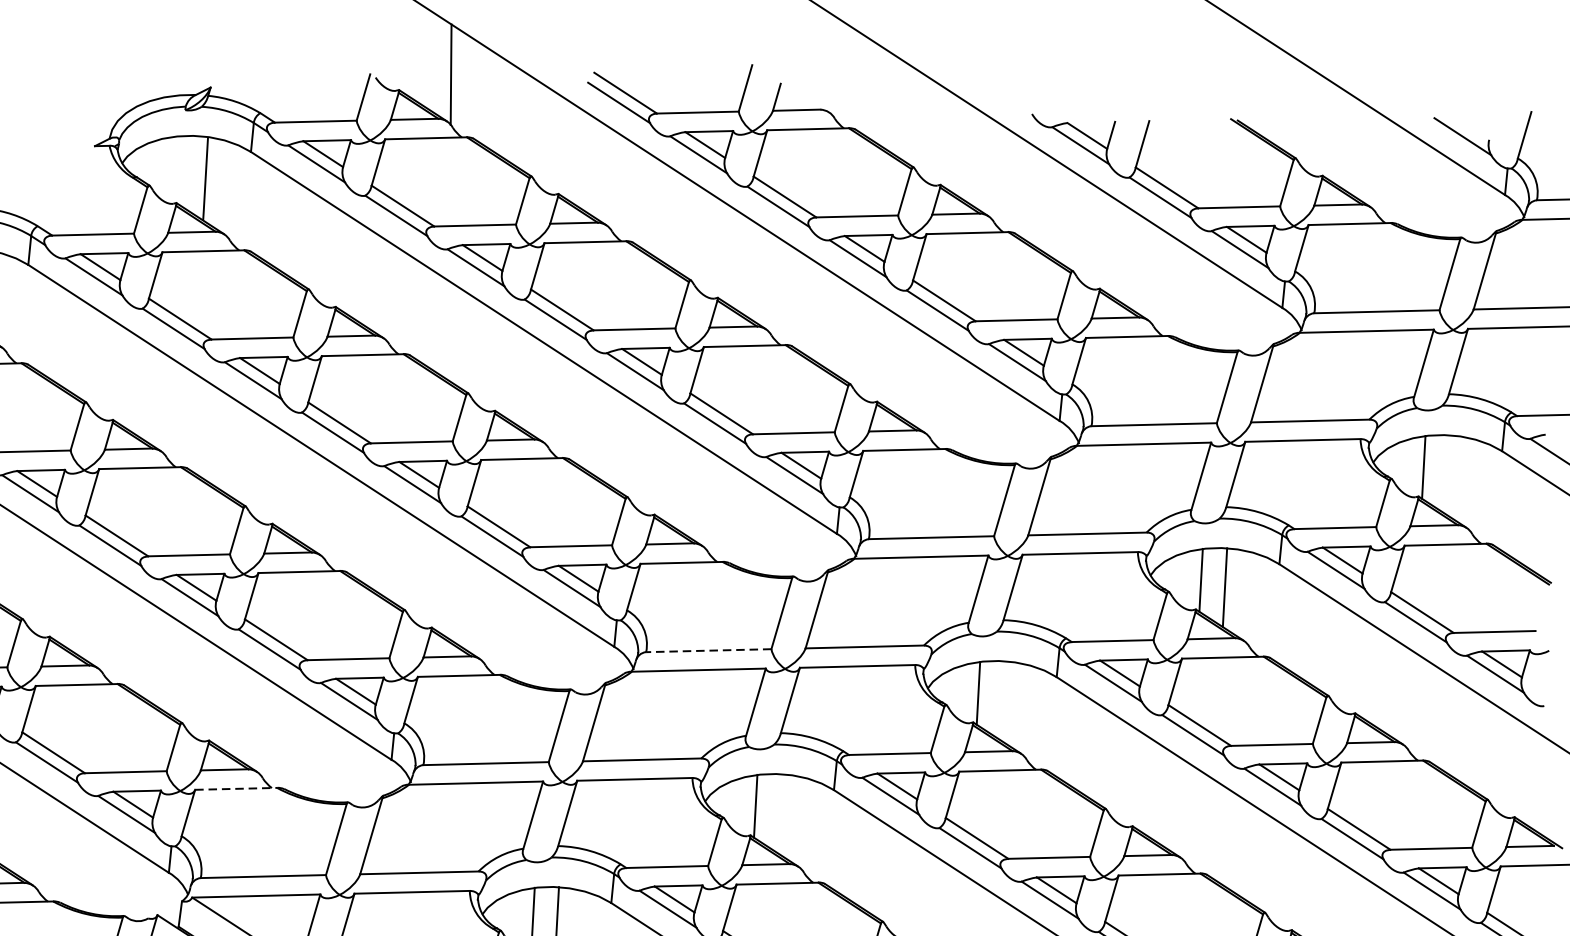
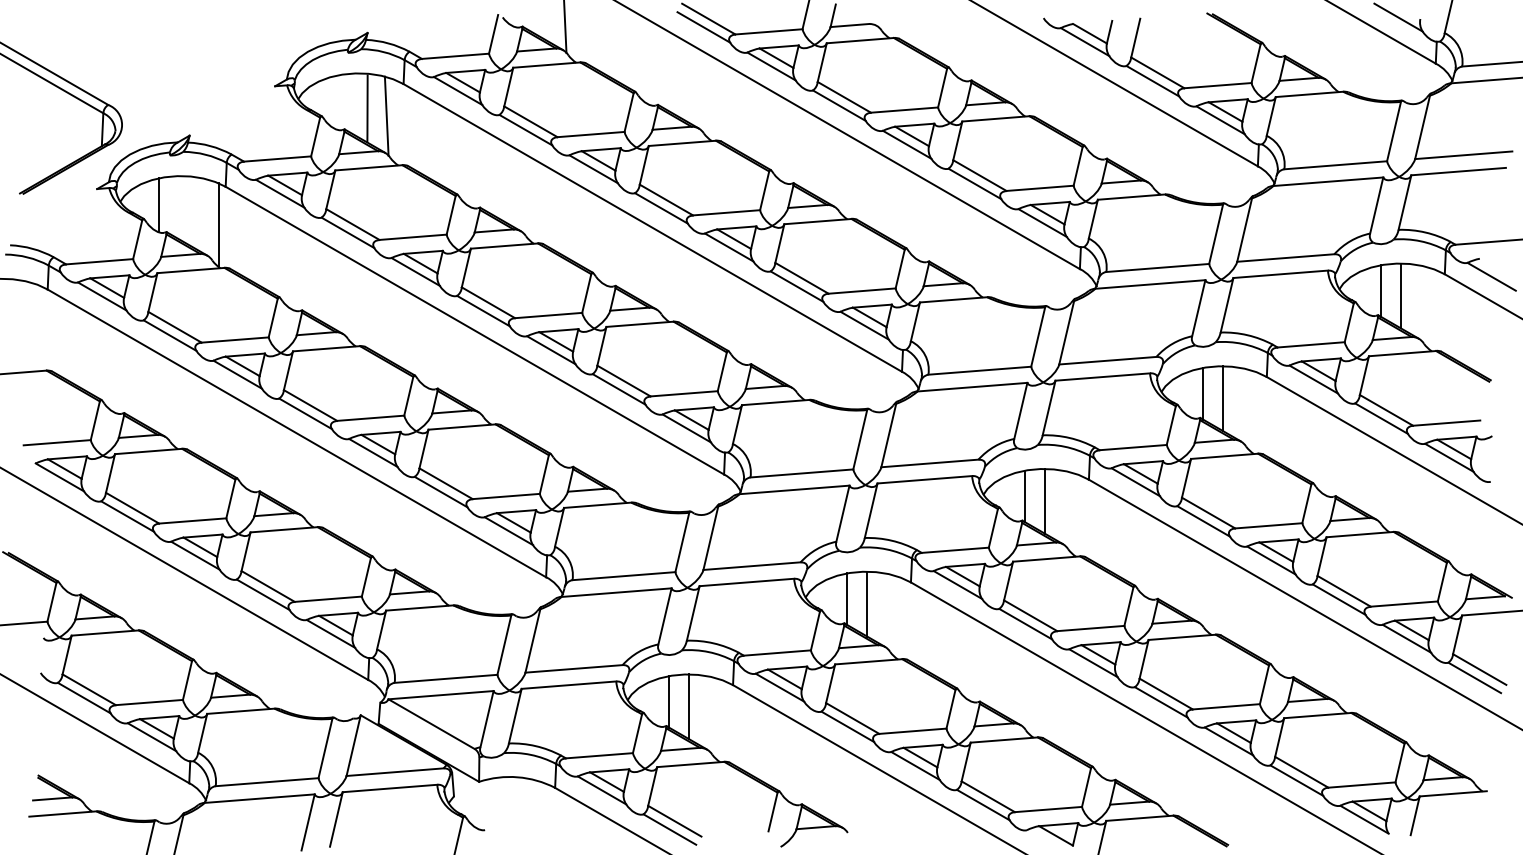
line: (228, 188) -> (386, 115), added
line: (17, 311) -> (218, 225), added
line: (1448, 474) -> (1401, 295), added
line: (708, 650) -> (801, 473), dashed -> solid
line: (1002, 700) -> (1045, 501), added
line: (235, 789) -> (419, 608), dashed -> solid
line: (779, 812) -> (867, 603), added

